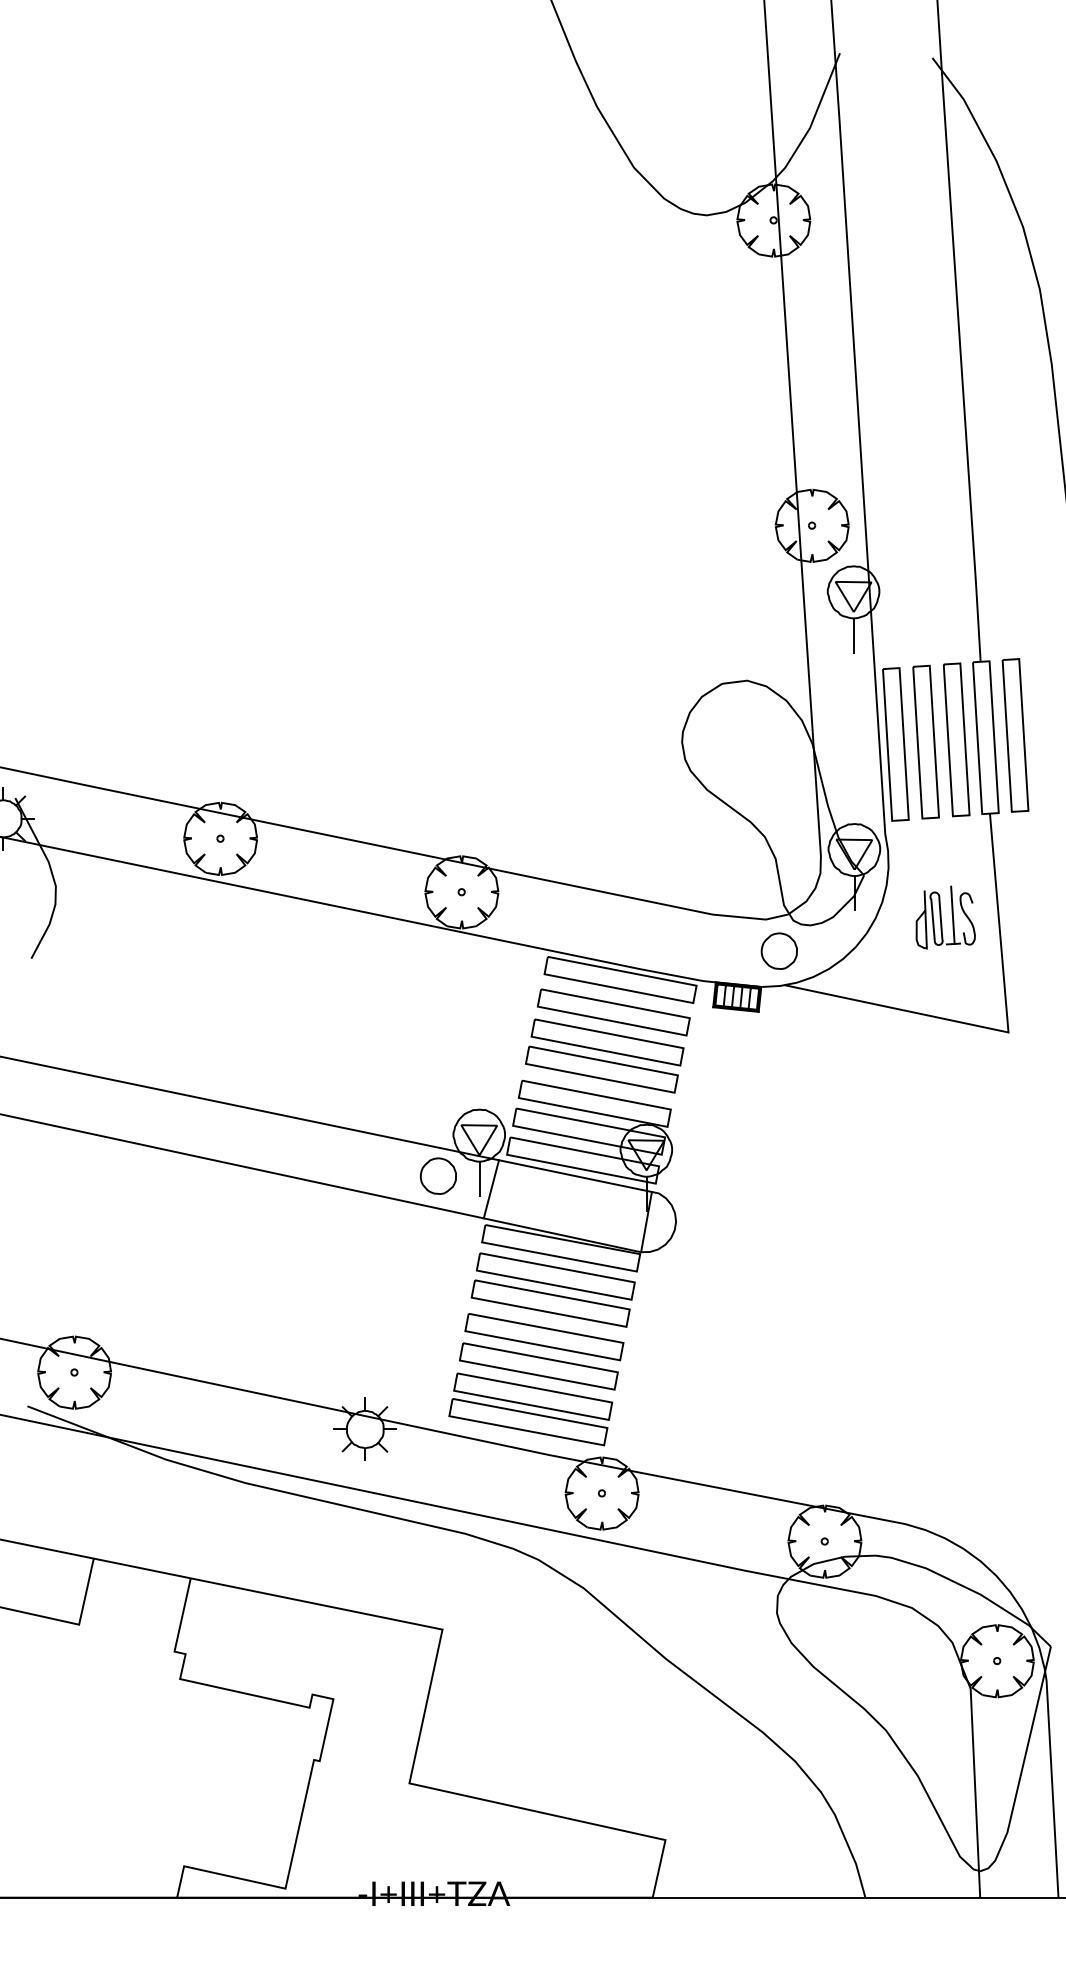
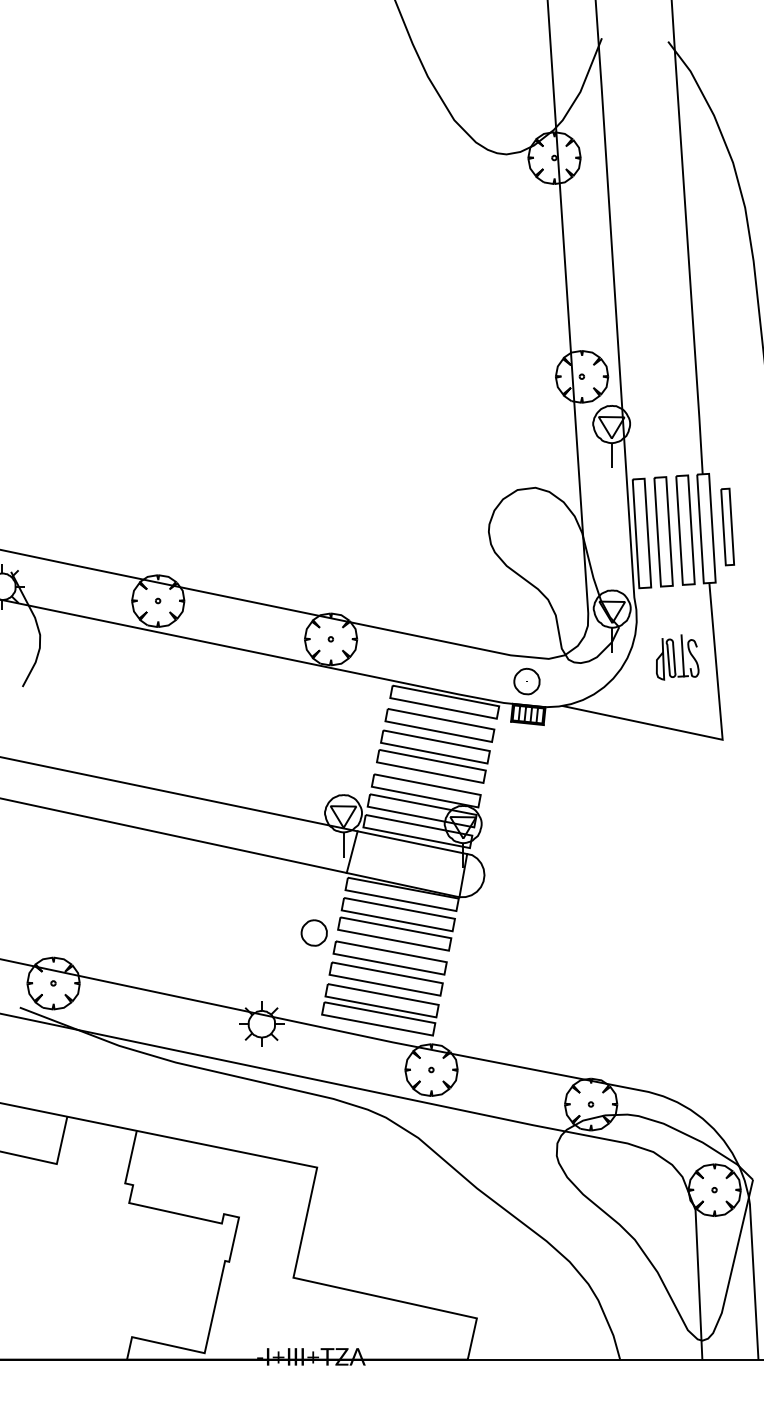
part: (1015, 735) -> (727, 527), size x0.7
part: (778, 950) -> (526, 681), moved
part: (437, 1175) -> (313, 932), moved

